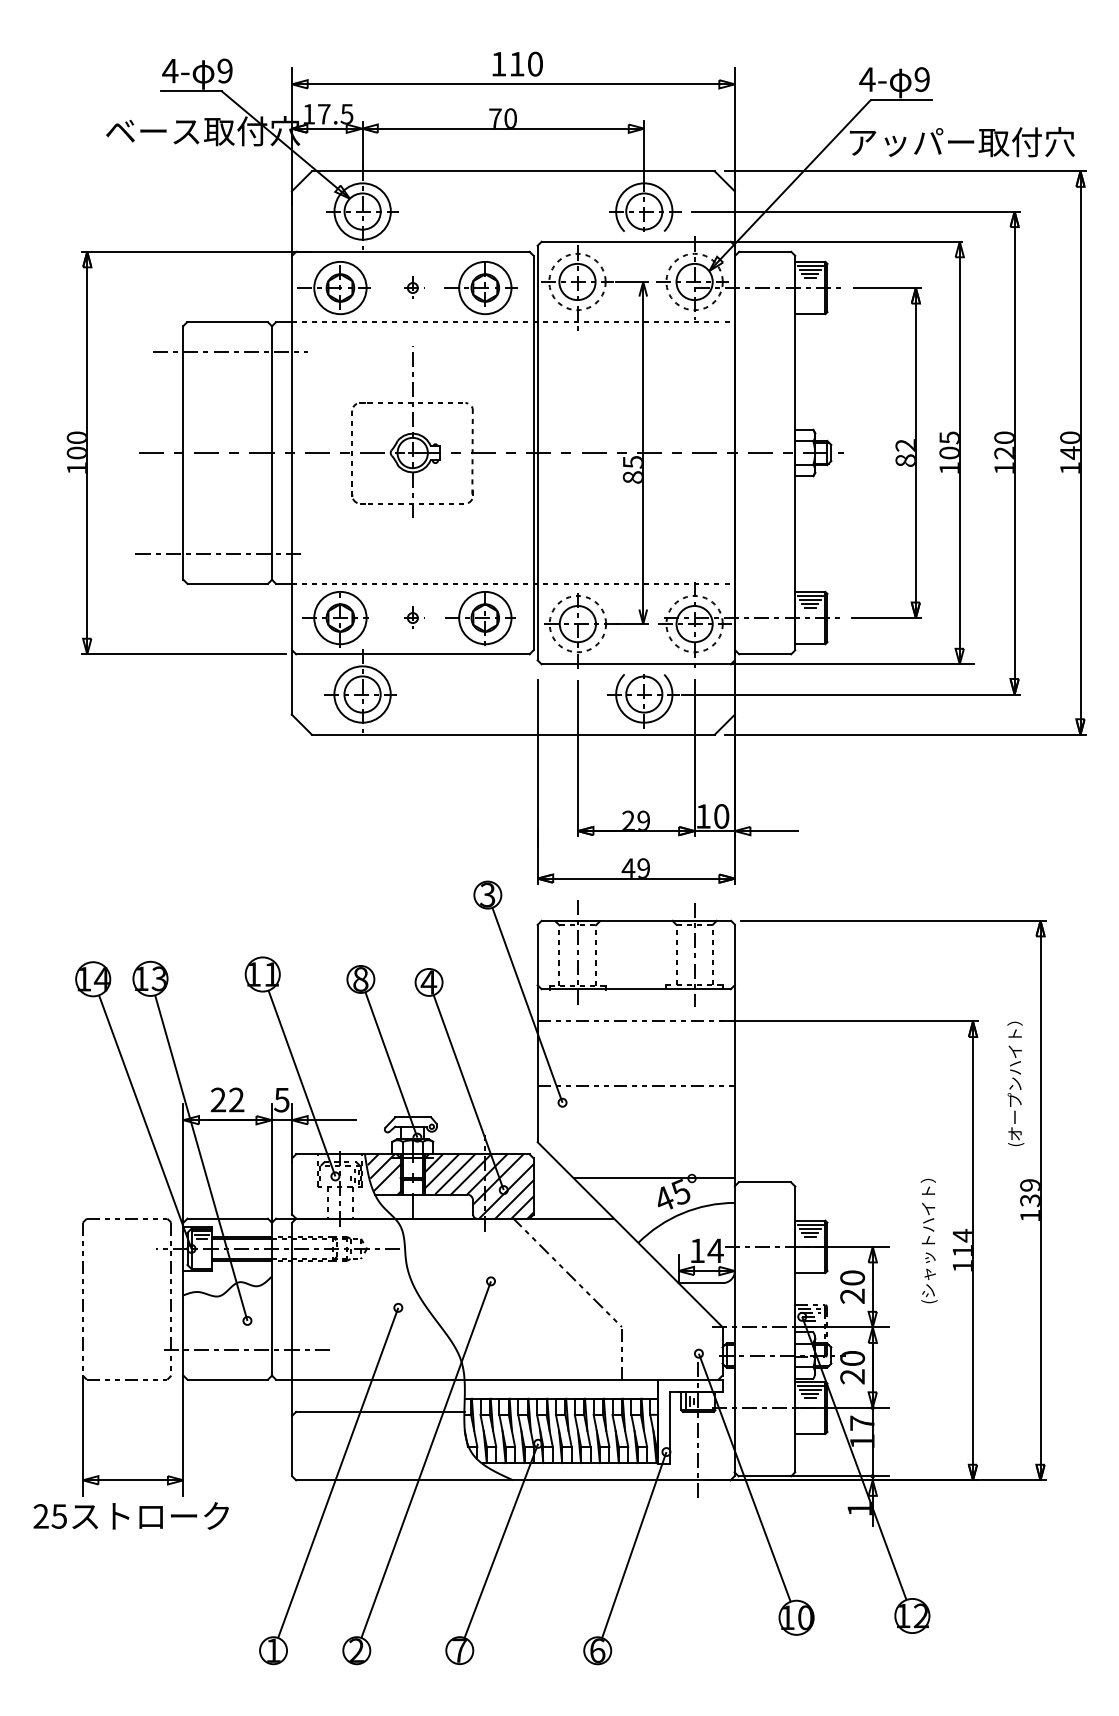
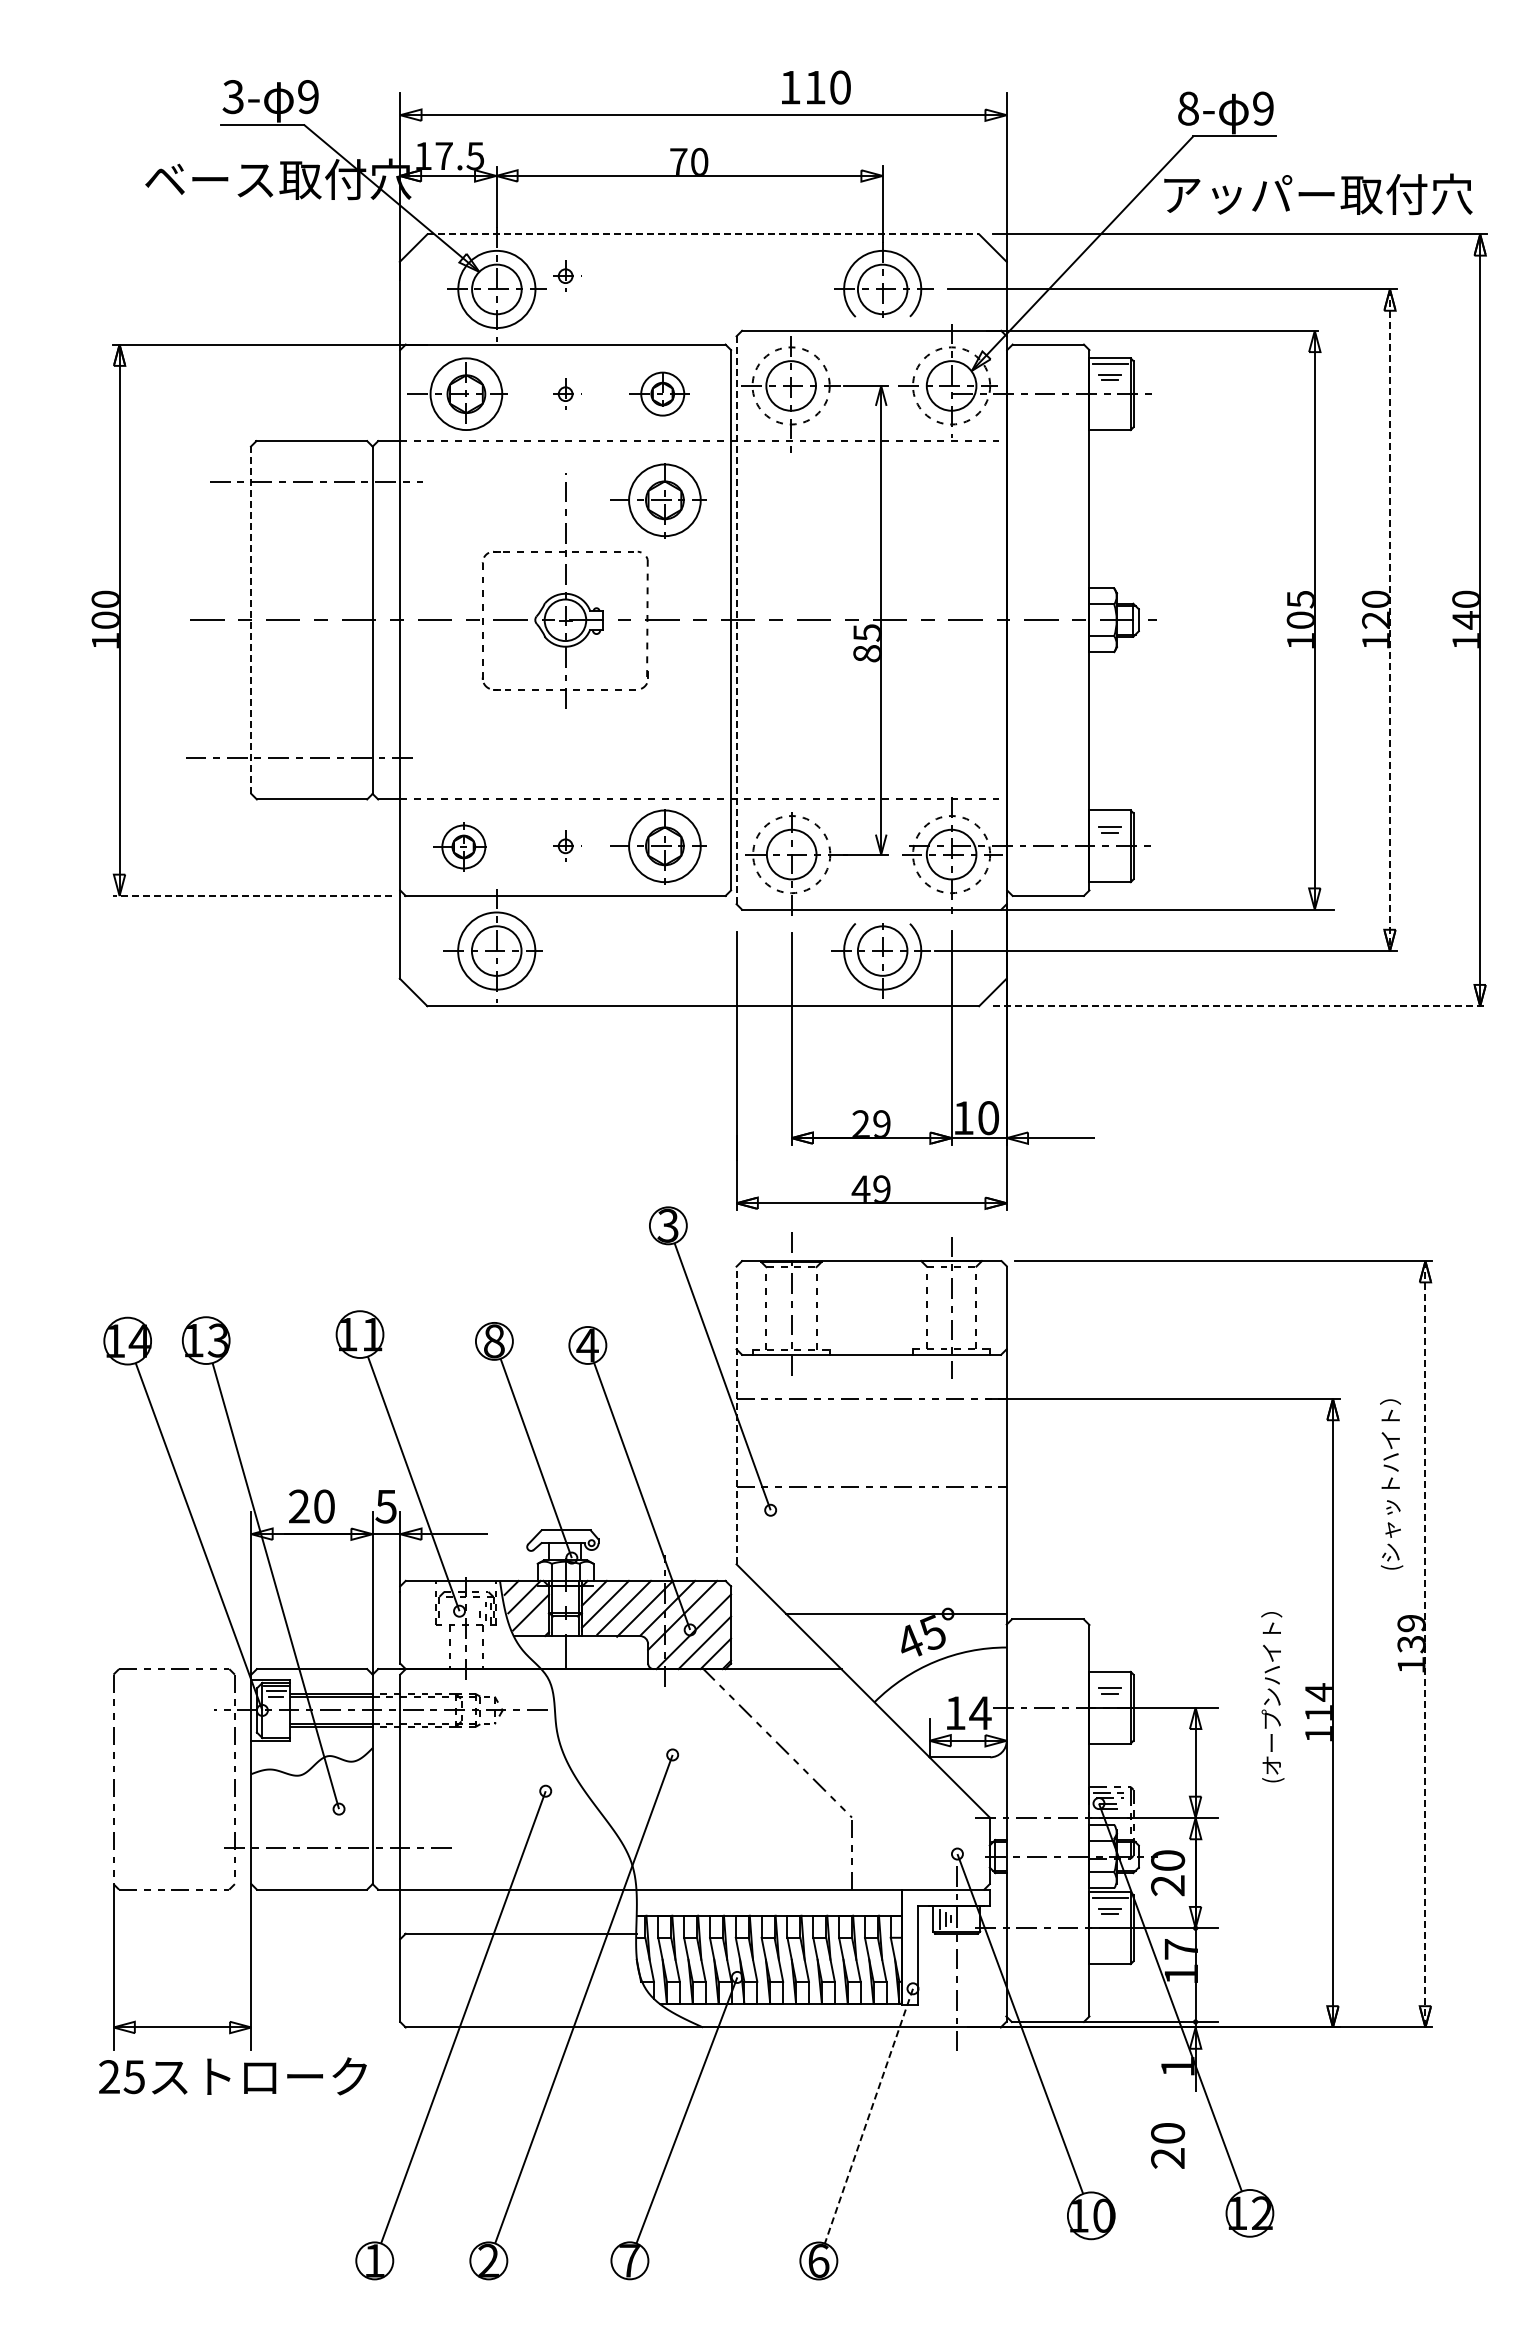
text: (517, 64) -> (816, 87), moved
text: (170, 71) -> (233, 97), 4- -> 3-
text: (867, 79) -> (1188, 108), 4- -> 8-
line: (513, 171) -> (703, 234), solid -> dashed
part: (414, 201) -> (567, 275), added
line: (809, 269) -> (1109, 369), removed
part: (481, 287) -> (659, 393), size x0.6
part: (480, 365) -> (658, 500), added
part: (895, 447) -> (1226, 612), removed
line: (183, 453) -> (251, 620), solid -> dashed
line: (537, 453) -> (736, 620), solid -> dashed
line: (1014, 453) -> (1389, 620), solid -> dashed
line: (809, 596) -> (1109, 816), removed
line: (809, 599) -> (1109, 821), removed
part: (335, 618) -> (459, 847), size x0.6
line: (183, 653) -> (251, 895), solid -> dashed
line: (905, 734) -> (1240, 1006), solid -> dashed
line: (537, 1033) -> (736, 1415), solid -> dashed
text: (236, 1099) -> (324, 1506), 22 -> 20
text: (1015, 1108) -> (1390, 1518), (オープンハイト） -> (シャットハイト）
line: (1040, 1200) -> (1425, 1643), solid -> dashed
line: (809, 1224) -> (1109, 1677), removed
line: (809, 1228) -> (1109, 1682), removed
text: (928, 1240) -> (1272, 1698), (シャットハイト） -> (オープンハイト）
text: (852, 1286) -> (1168, 2145), moved
line: (809, 1389) -> (1109, 1903), removed
text: (130, 1516) -> (232, 2076), moved
line: (633, 1546) -> (868, 2117), solid -> dashed

